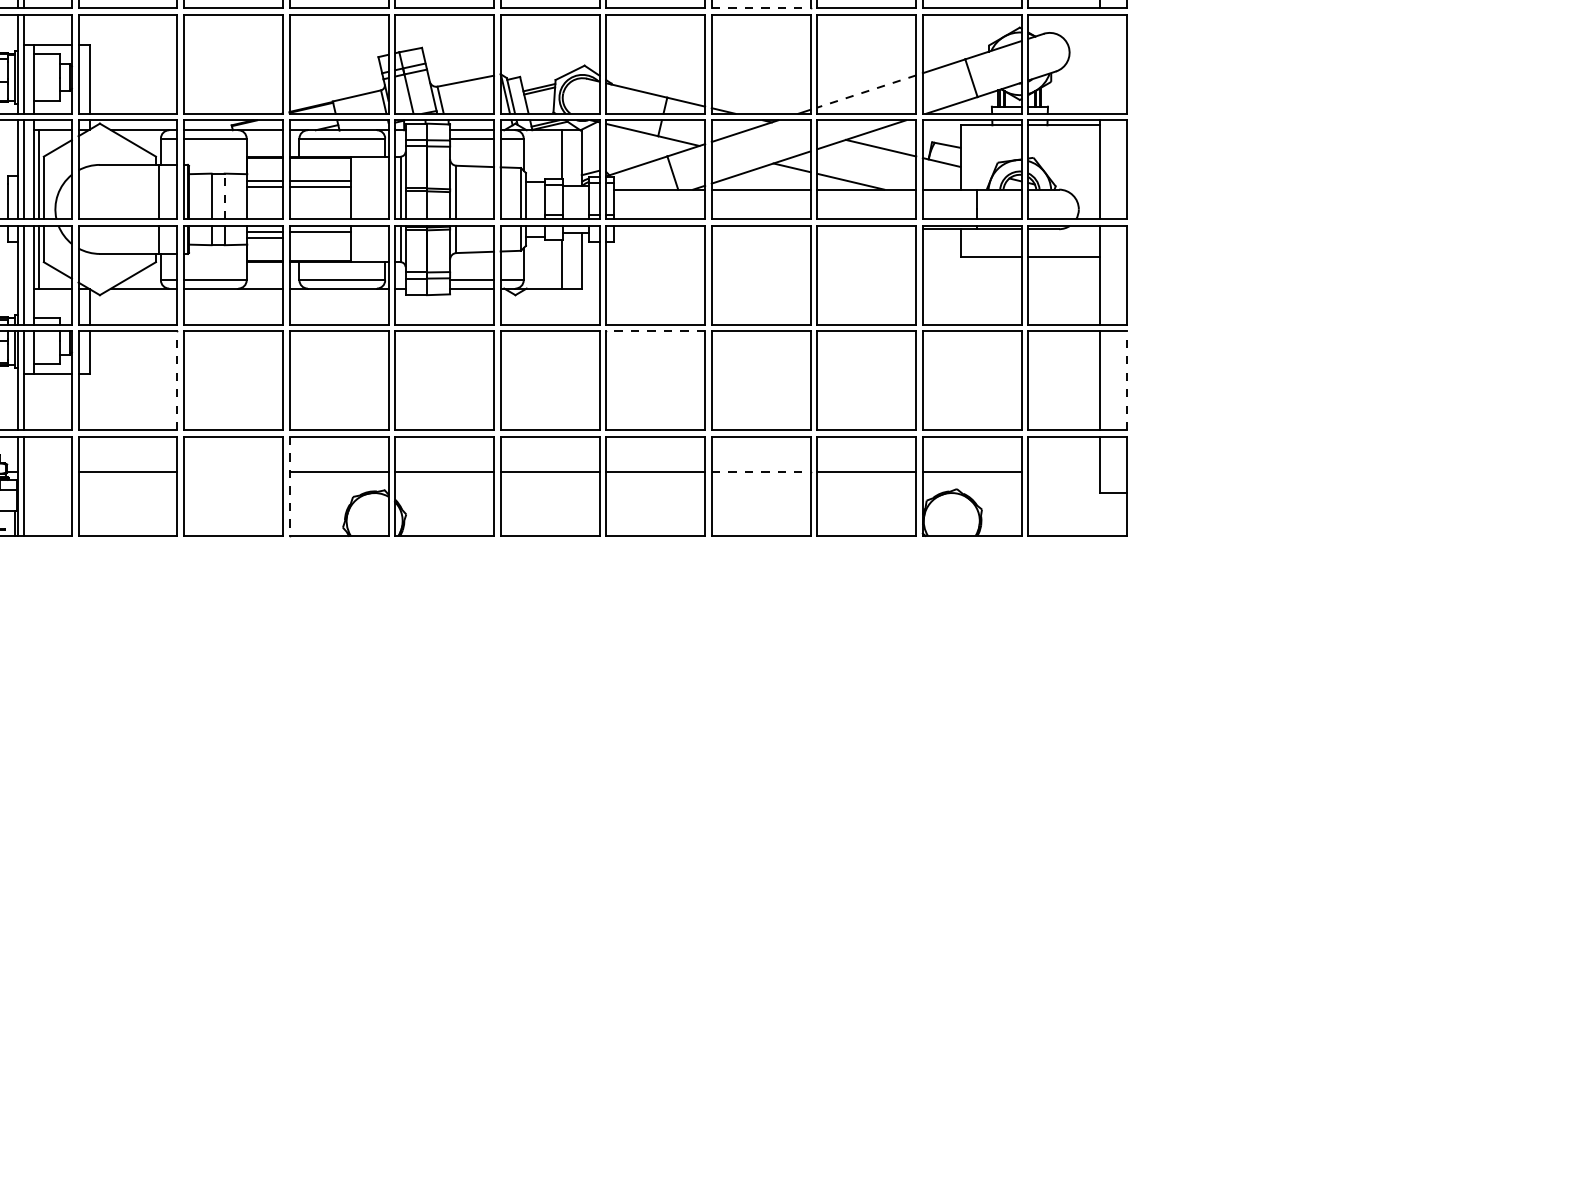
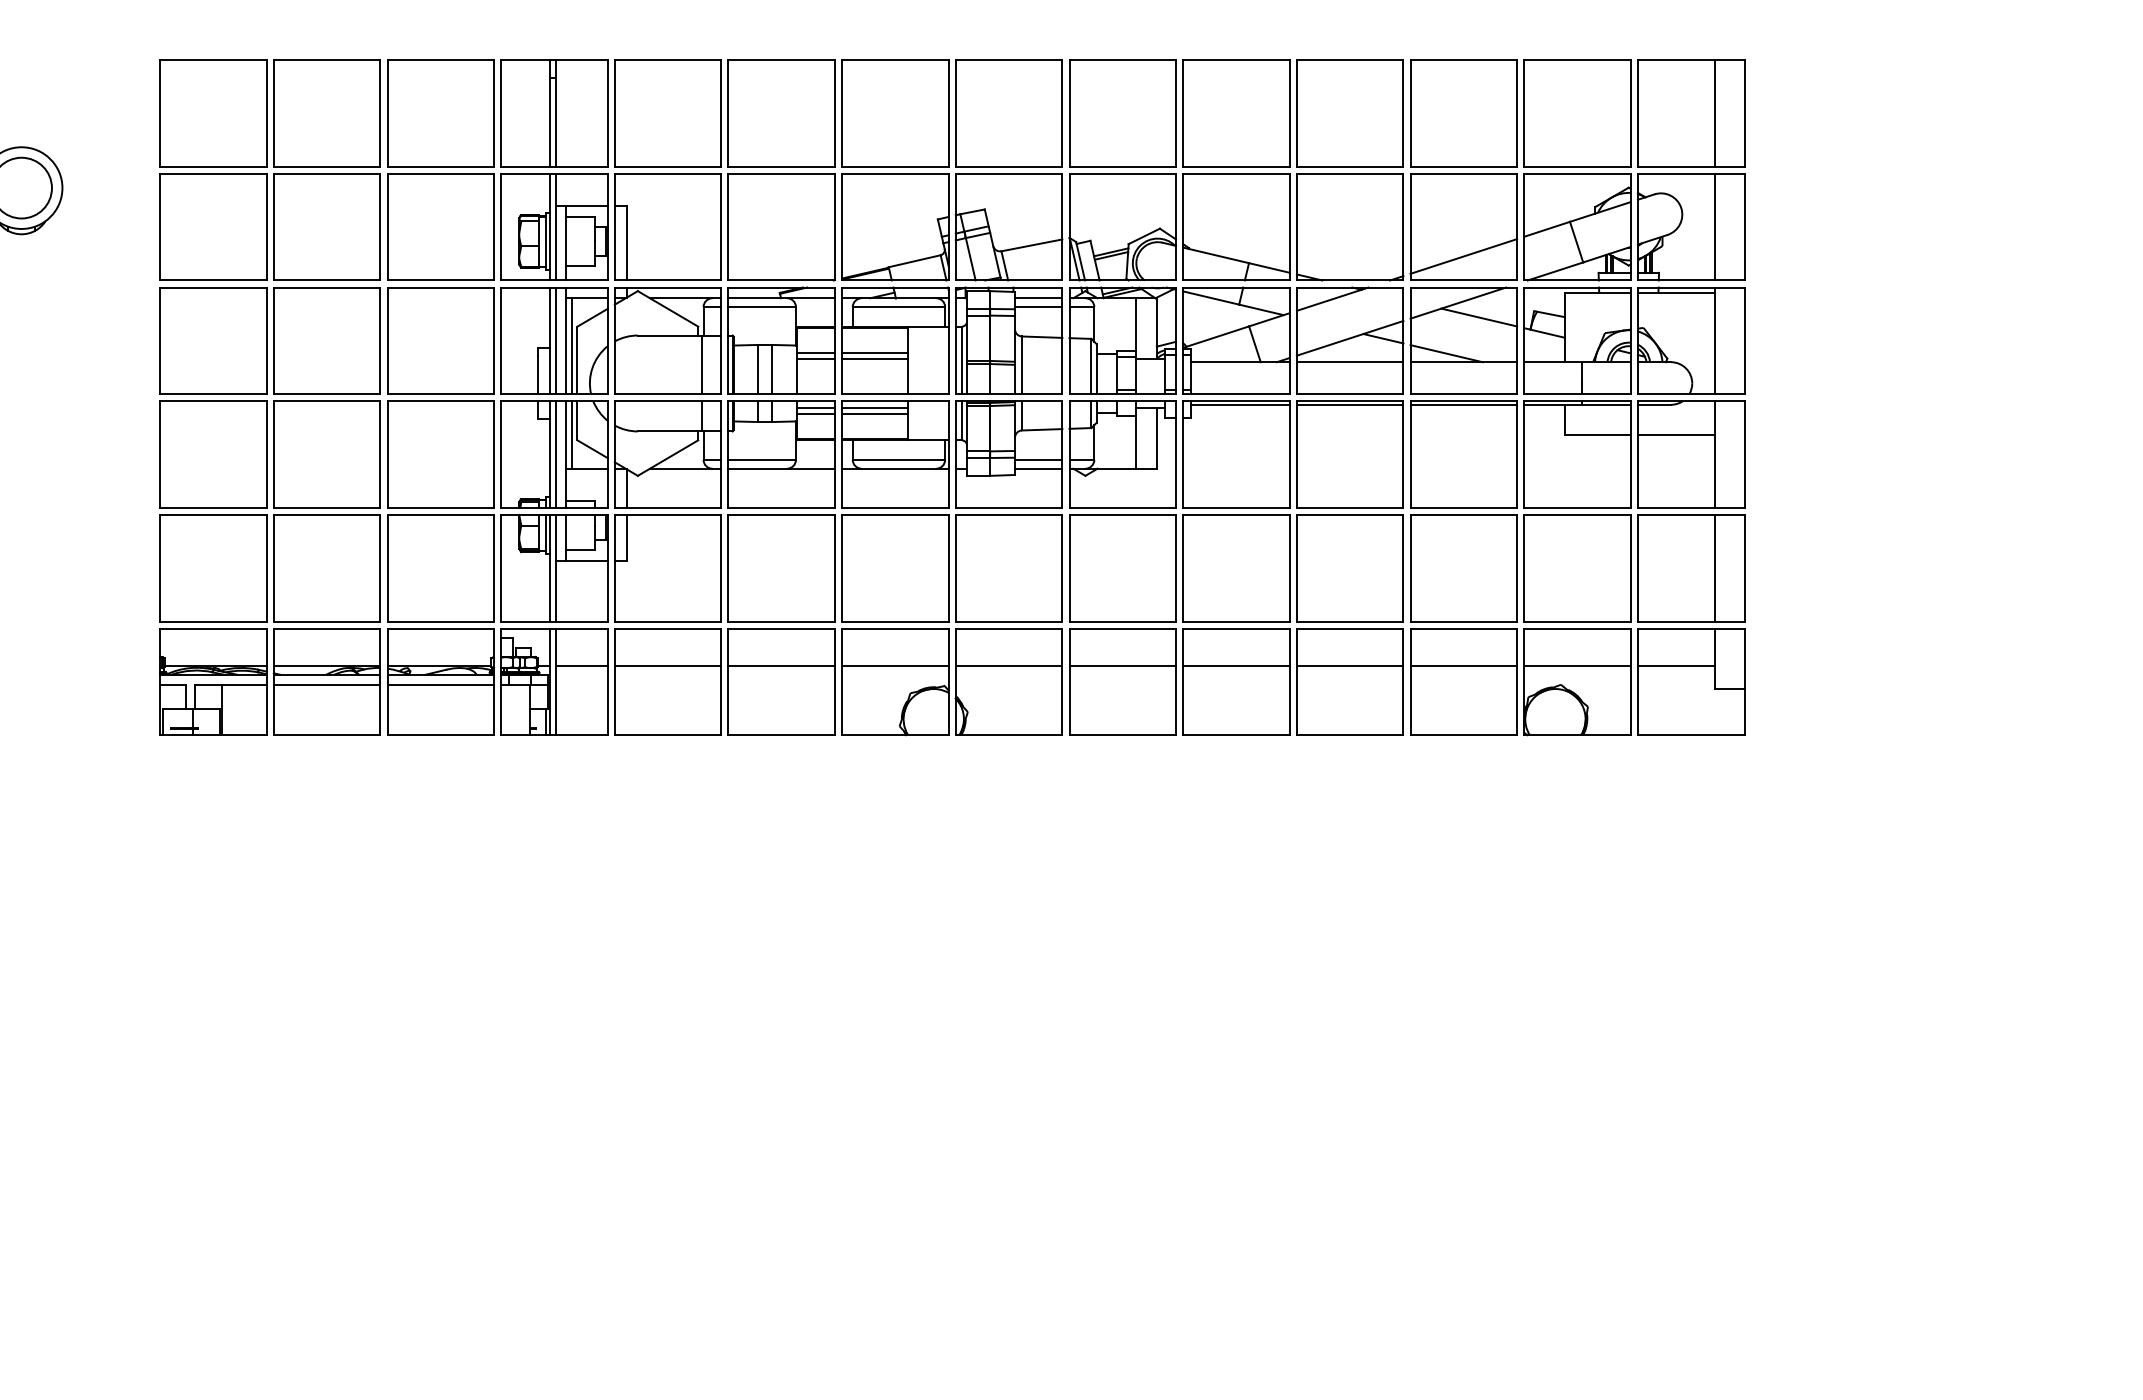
line: (761, 7) -> (1350, 166), dashed -> solid
line: (1100, 63) -> (1715, 226), added
line: (866, 91) -> (1463, 256), dashed -> solid
line: (224, 196) -> (772, 369), dashed -> solid
line: (659, 228) -> (1240, 404), added
line: (760, 228) -> (1349, 404), added
line: (866, 228) -> (1463, 404), added
line: (320, 238) -> (875, 414), added
line: (654, 331) -> (1235, 514), dashed -> solid
line: (177, 380) -> (721, 567), dashed -> solid
line: (1127, 380) -> (1744, 567), dashed -> solid
line: (47, 471) -> (581, 665), added
line: (233, 471) -> (781, 665), added
line: (761, 471) -> (1350, 665), dashed -> solid
line: (1064, 471) -> (1676, 665), added
line: (289, 487) -> (842, 682), dashed -> solid

